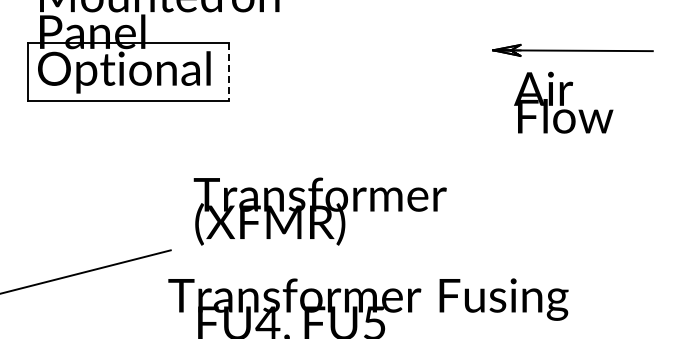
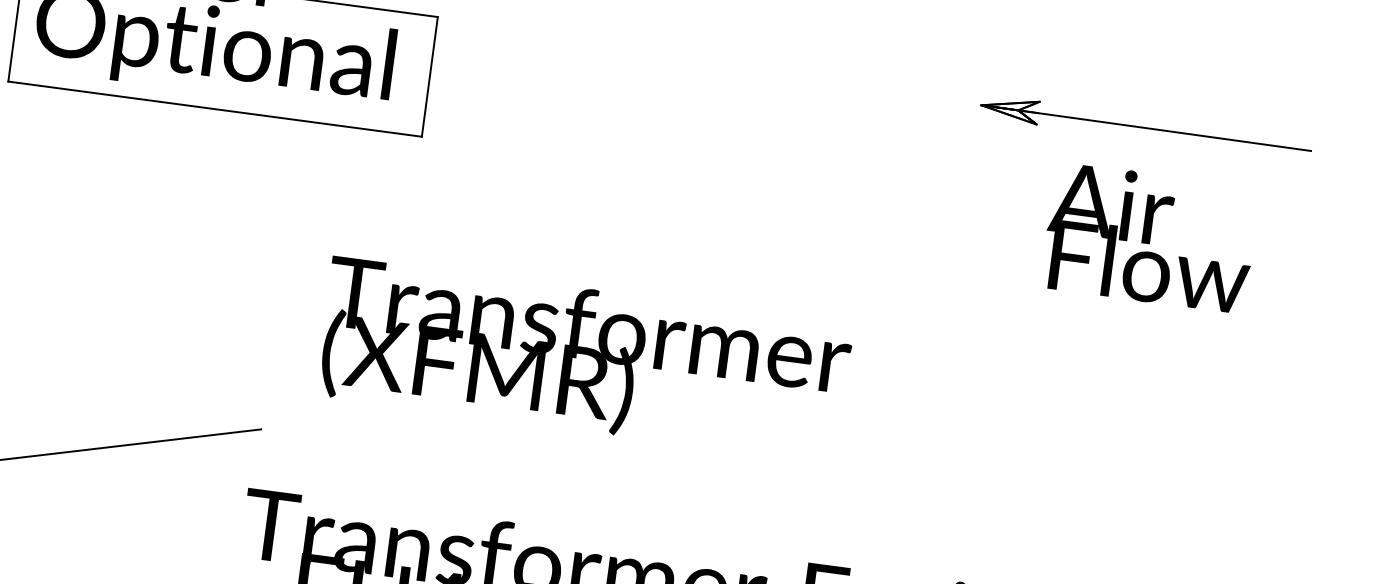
line: (228, 71) -> (429, 76), dashed -> solid
text: (563, 102) -> (1149, 237), moved
text: (319, 211) -> (582, 359), moved

